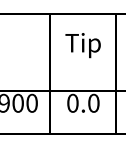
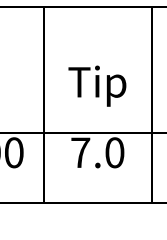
text: (82, 45) -> (96, 86), moved
text: (72, 102) -> (80, 151), 0.0 -> 7.0

